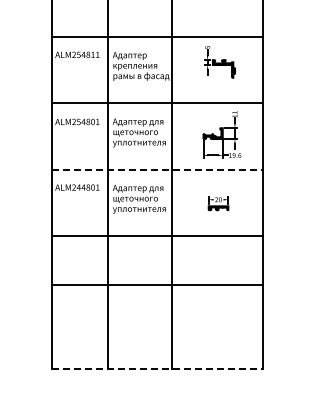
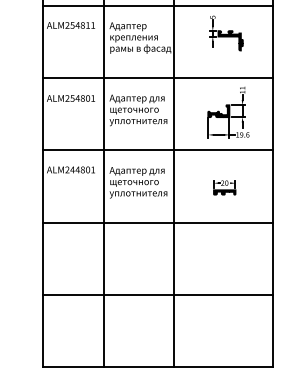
line: (157, 169) -> (158, 150), dashed -> solid
line: (157, 284) -> (158, 295), moved
line: (157, 368) -> (158, 366), dashed -> solid

